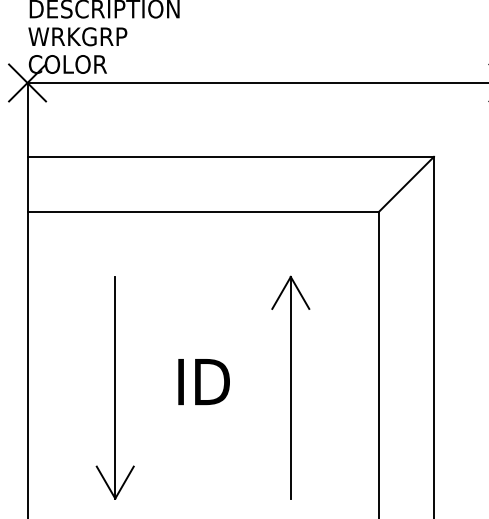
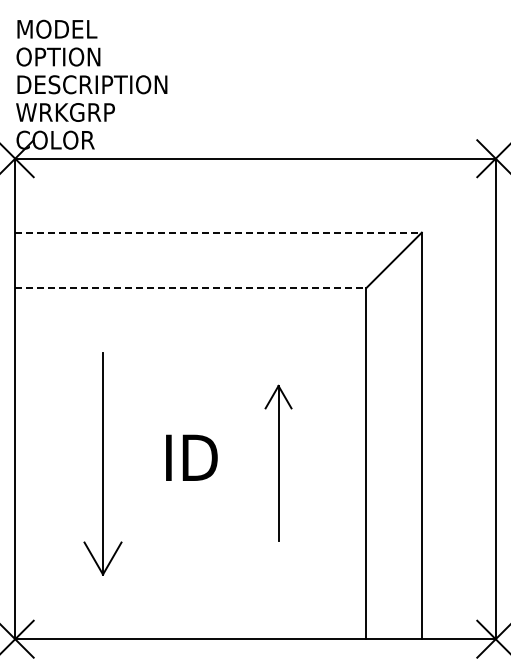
line: (231, 156) -> (219, 232), solid -> dashed
line: (202, 212) -> (190, 288), solid -> dashed
part: (290, 387) -> (278, 463), size x0.7

